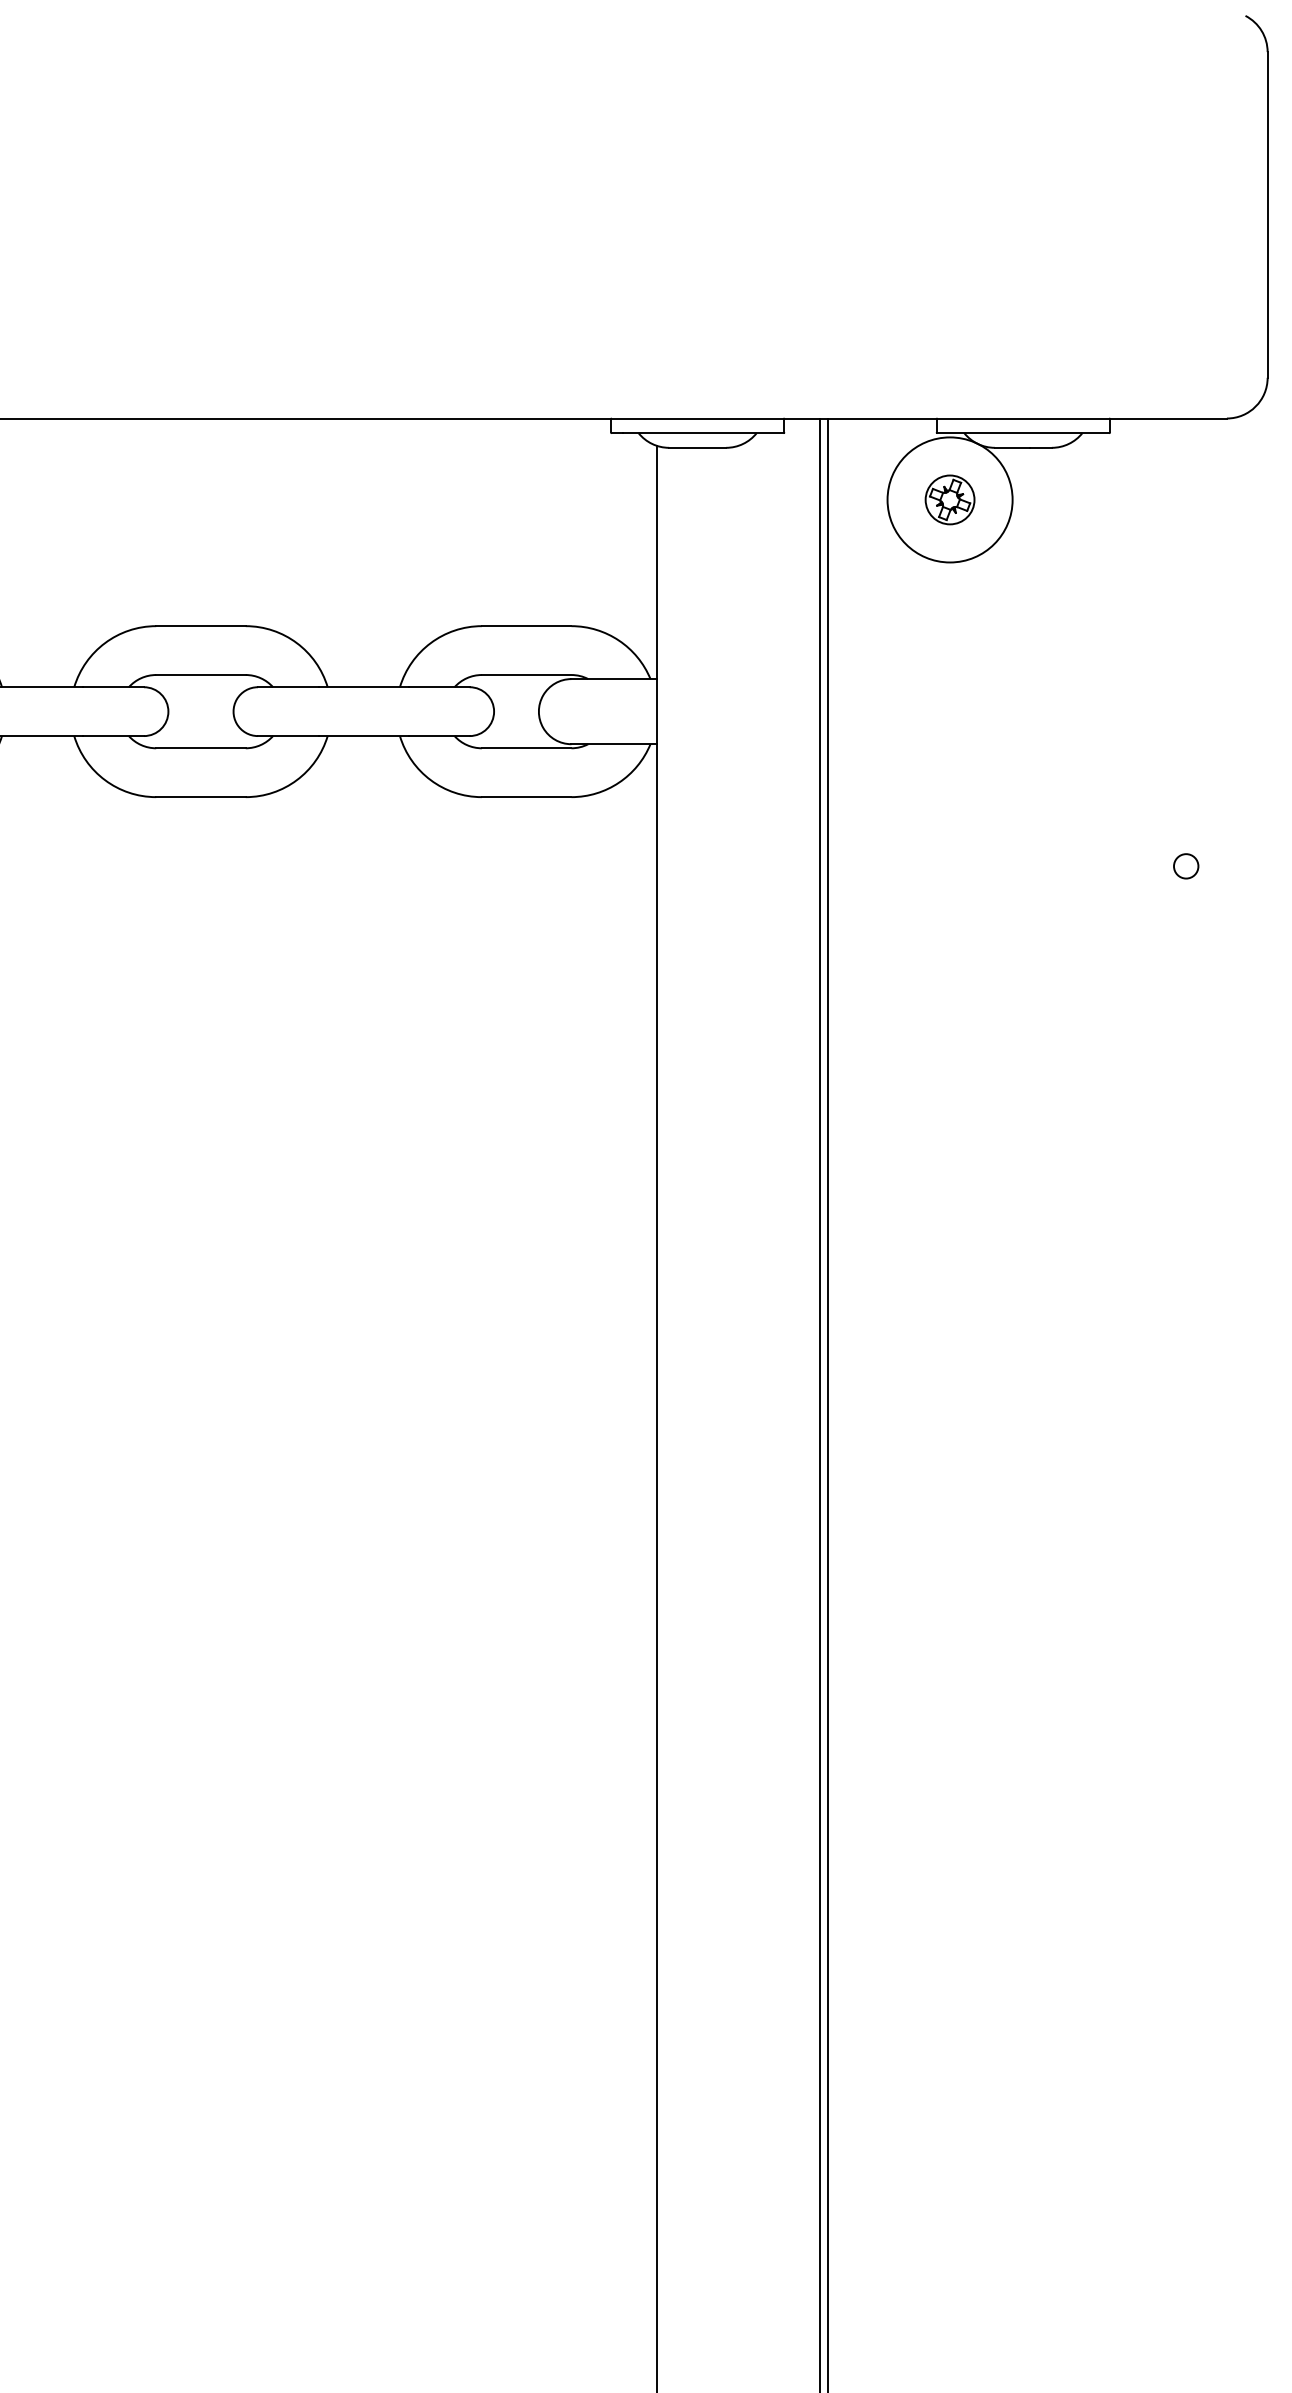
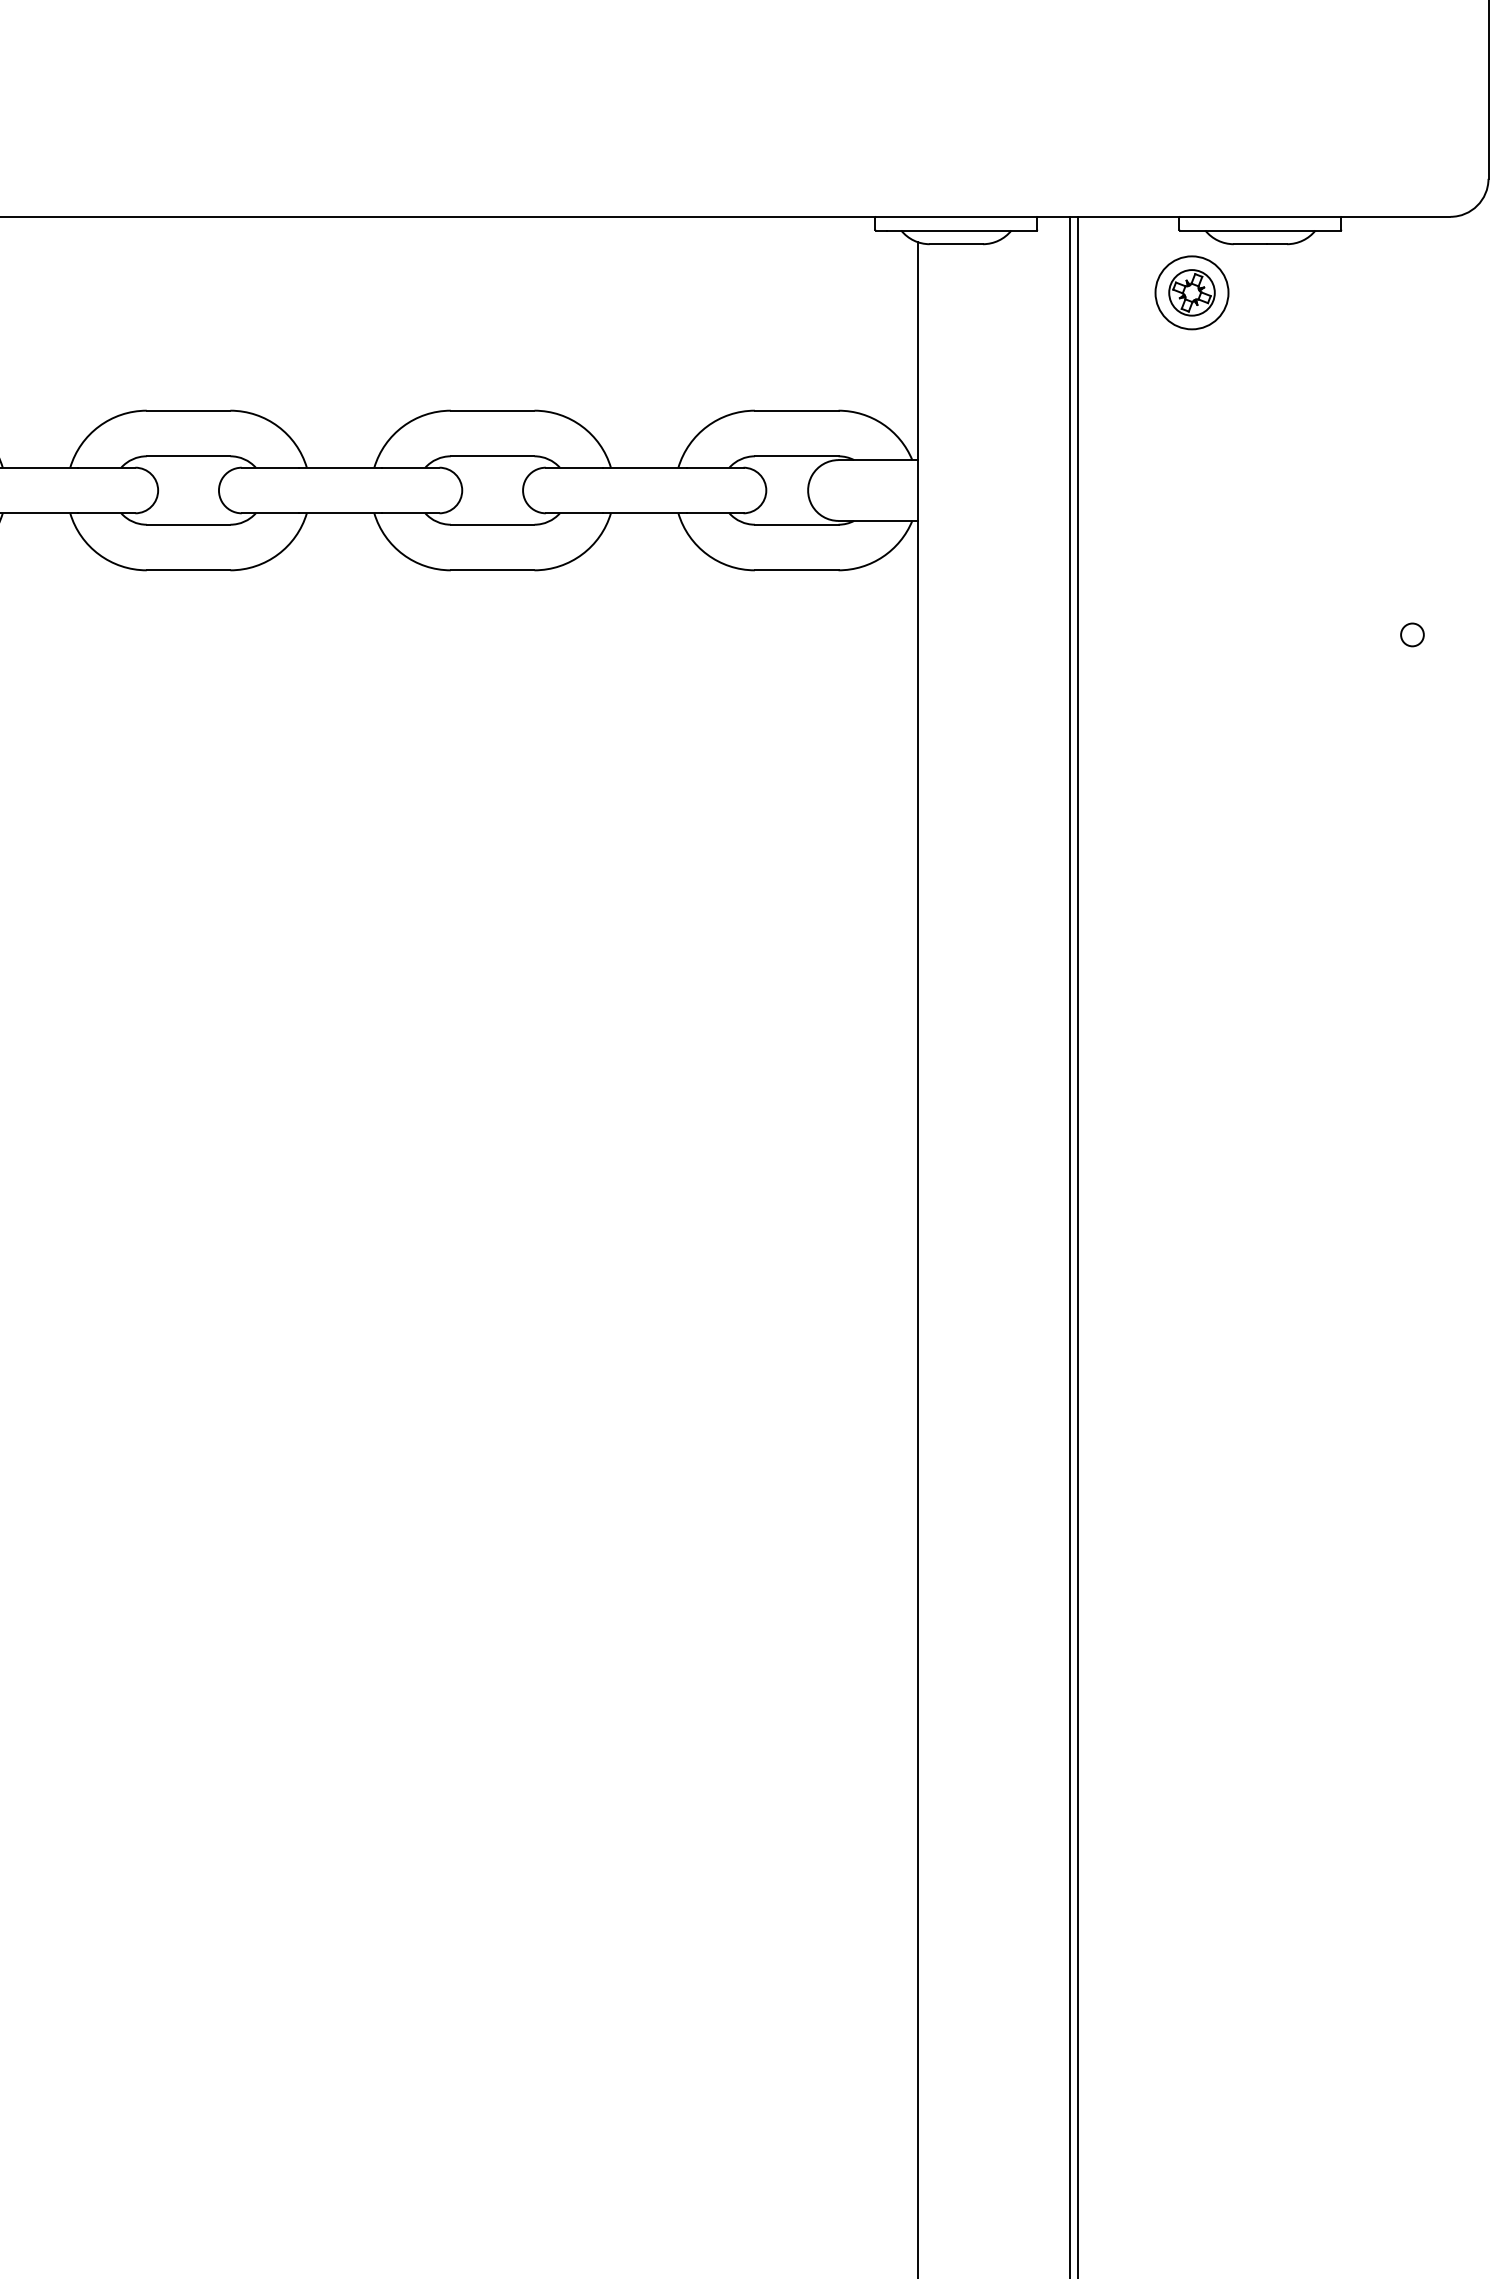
circle: (949, 499) -> (1191, 292), size x0.62

